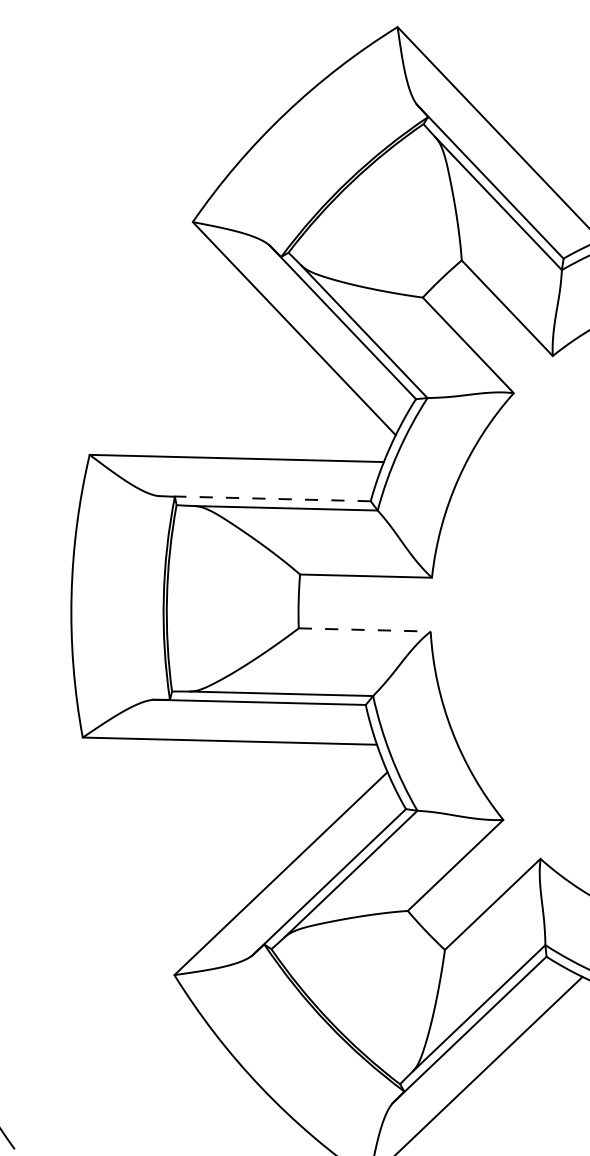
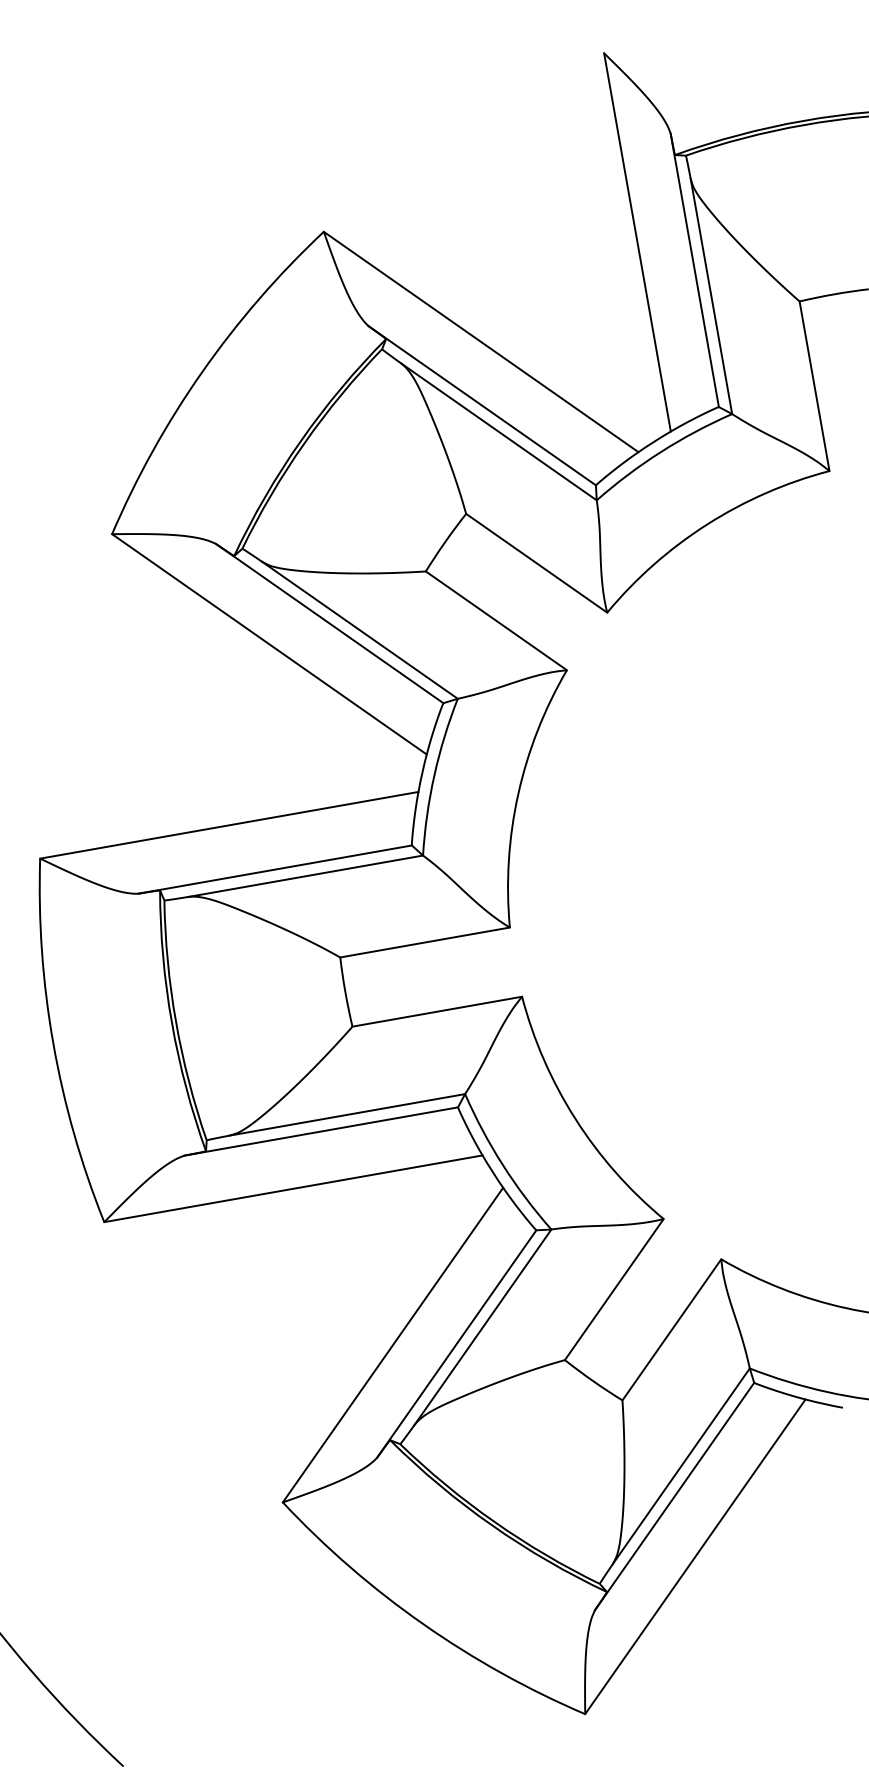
line: (264, 498) -> (275, 869), dashed -> solid
line: (364, 629) -> (437, 1011), dashed -> solid

